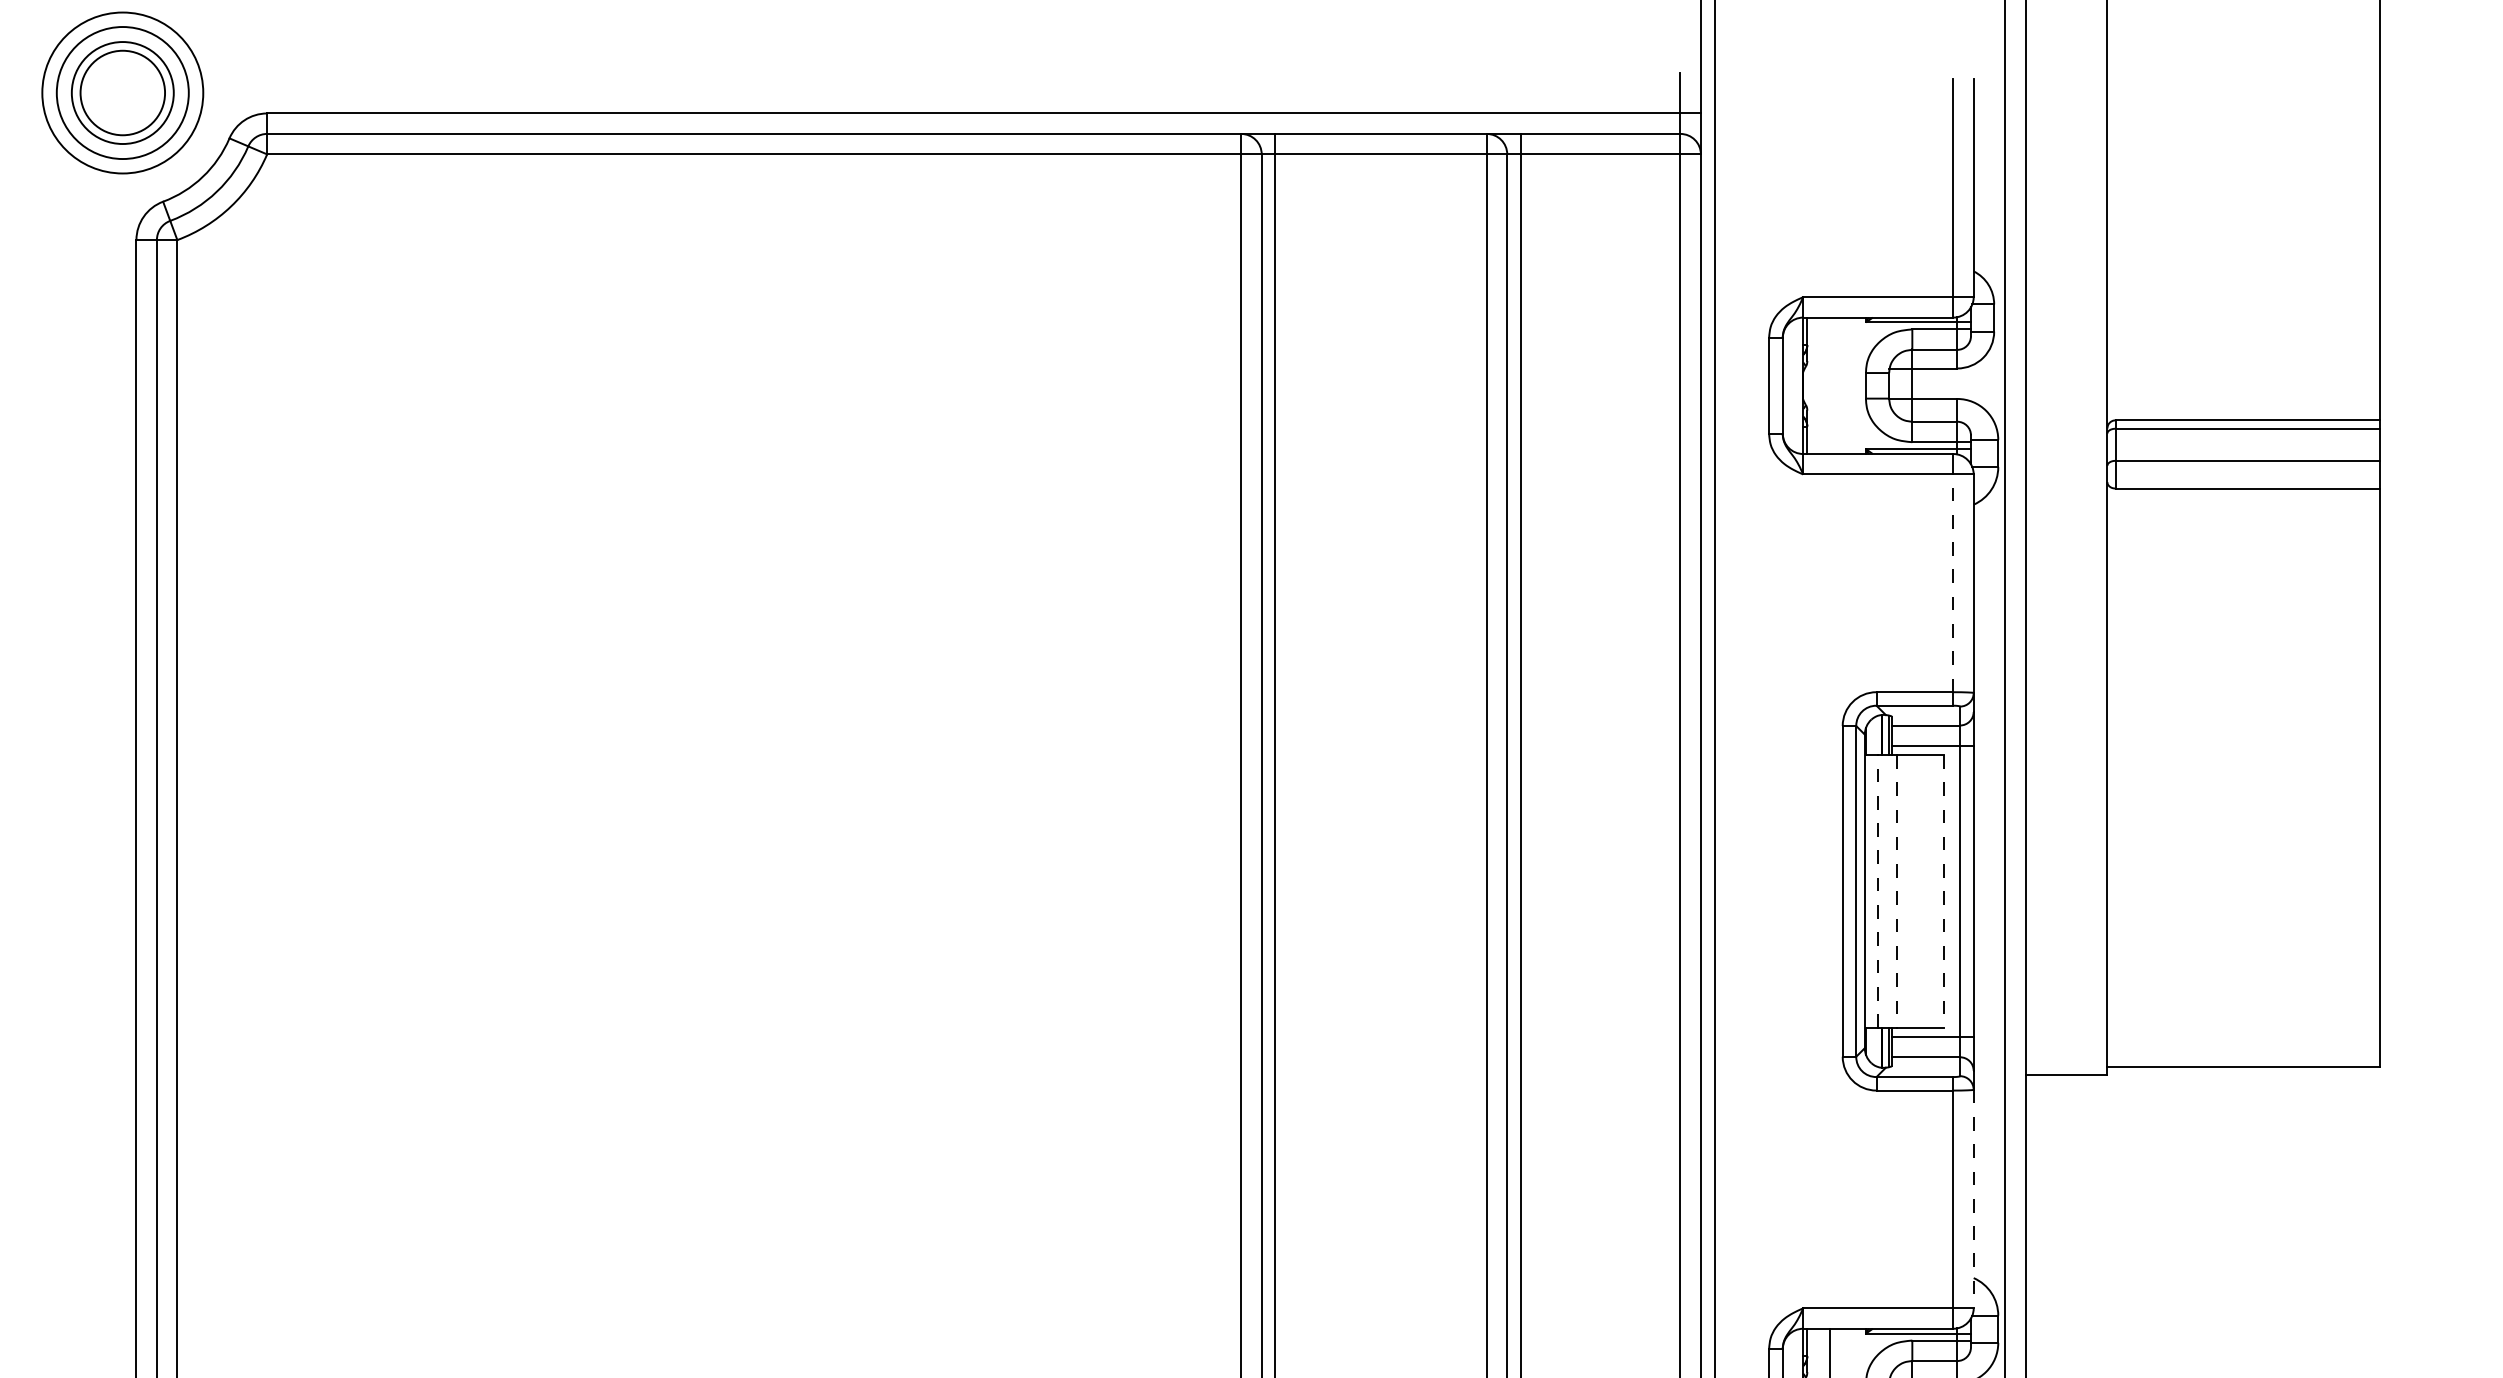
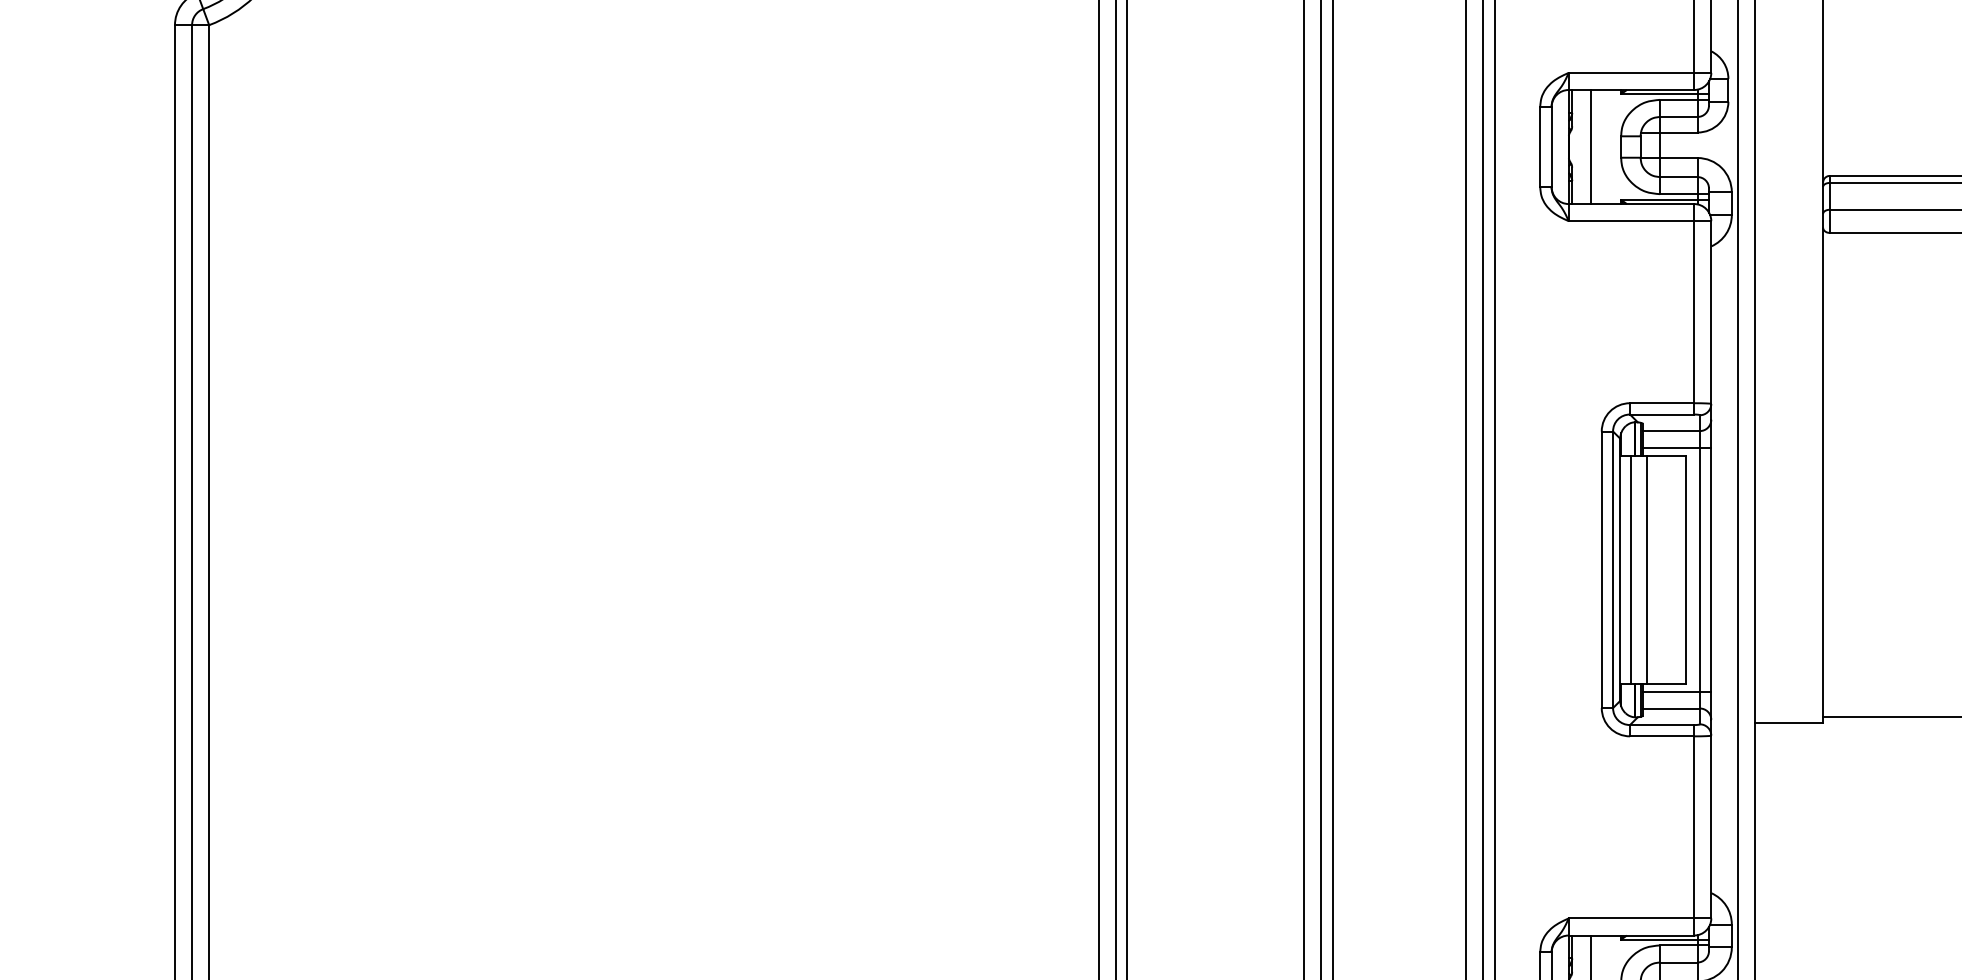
line: (1830, 385) -> (1591, 146), added
line: (1953, 583) -> (1694, 312), dashed -> solid
line: (1877, 890) -> (1630, 569), dashed -> solid
line: (1897, 891) -> (1647, 569), dashed -> solid
line: (1943, 891) -> (1686, 569), dashed -> solid
line: (1973, 1199) -> (1711, 827), dashed -> solid

